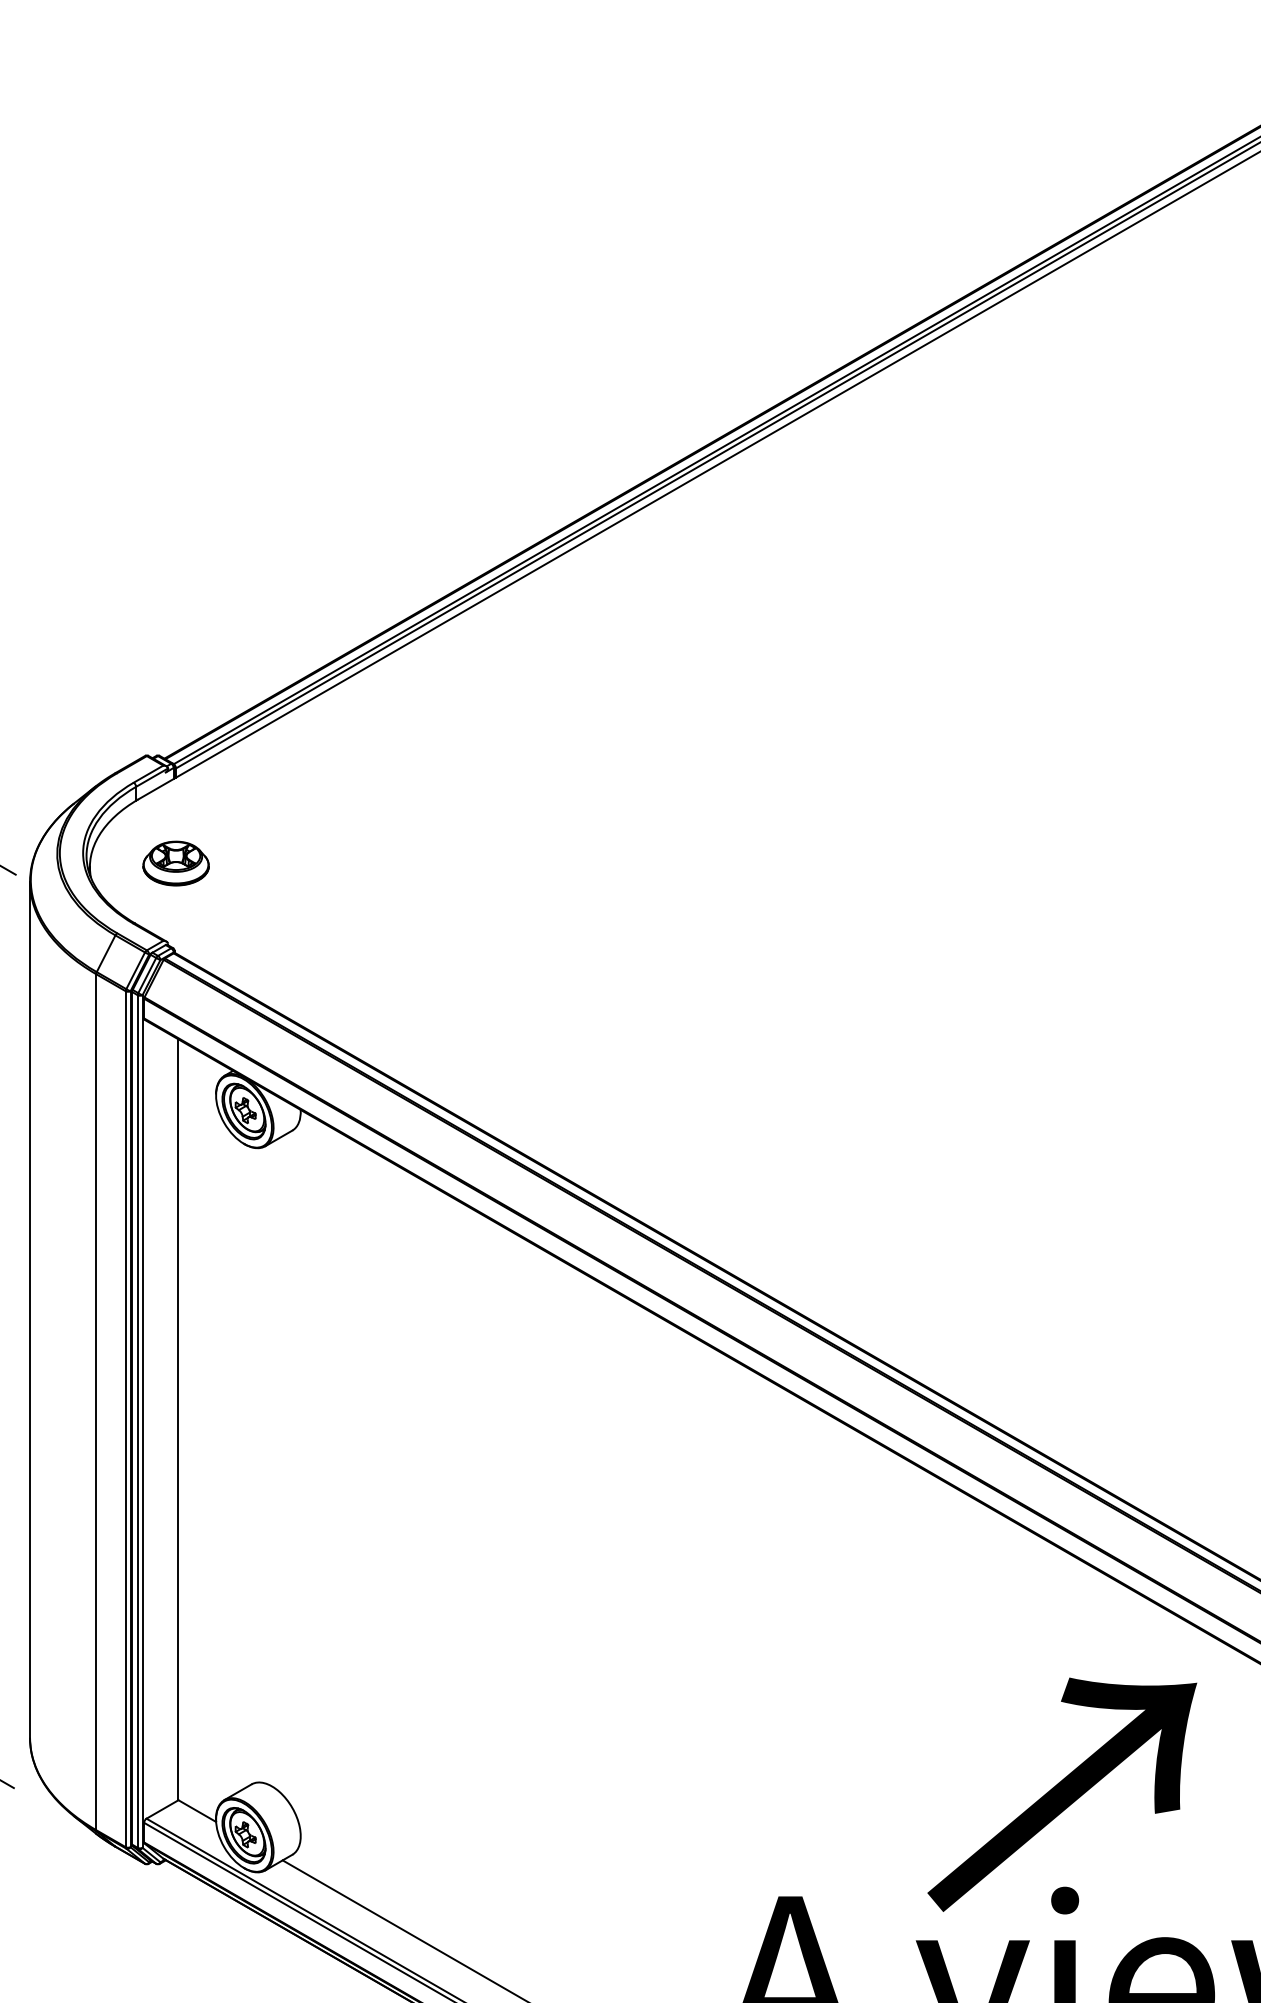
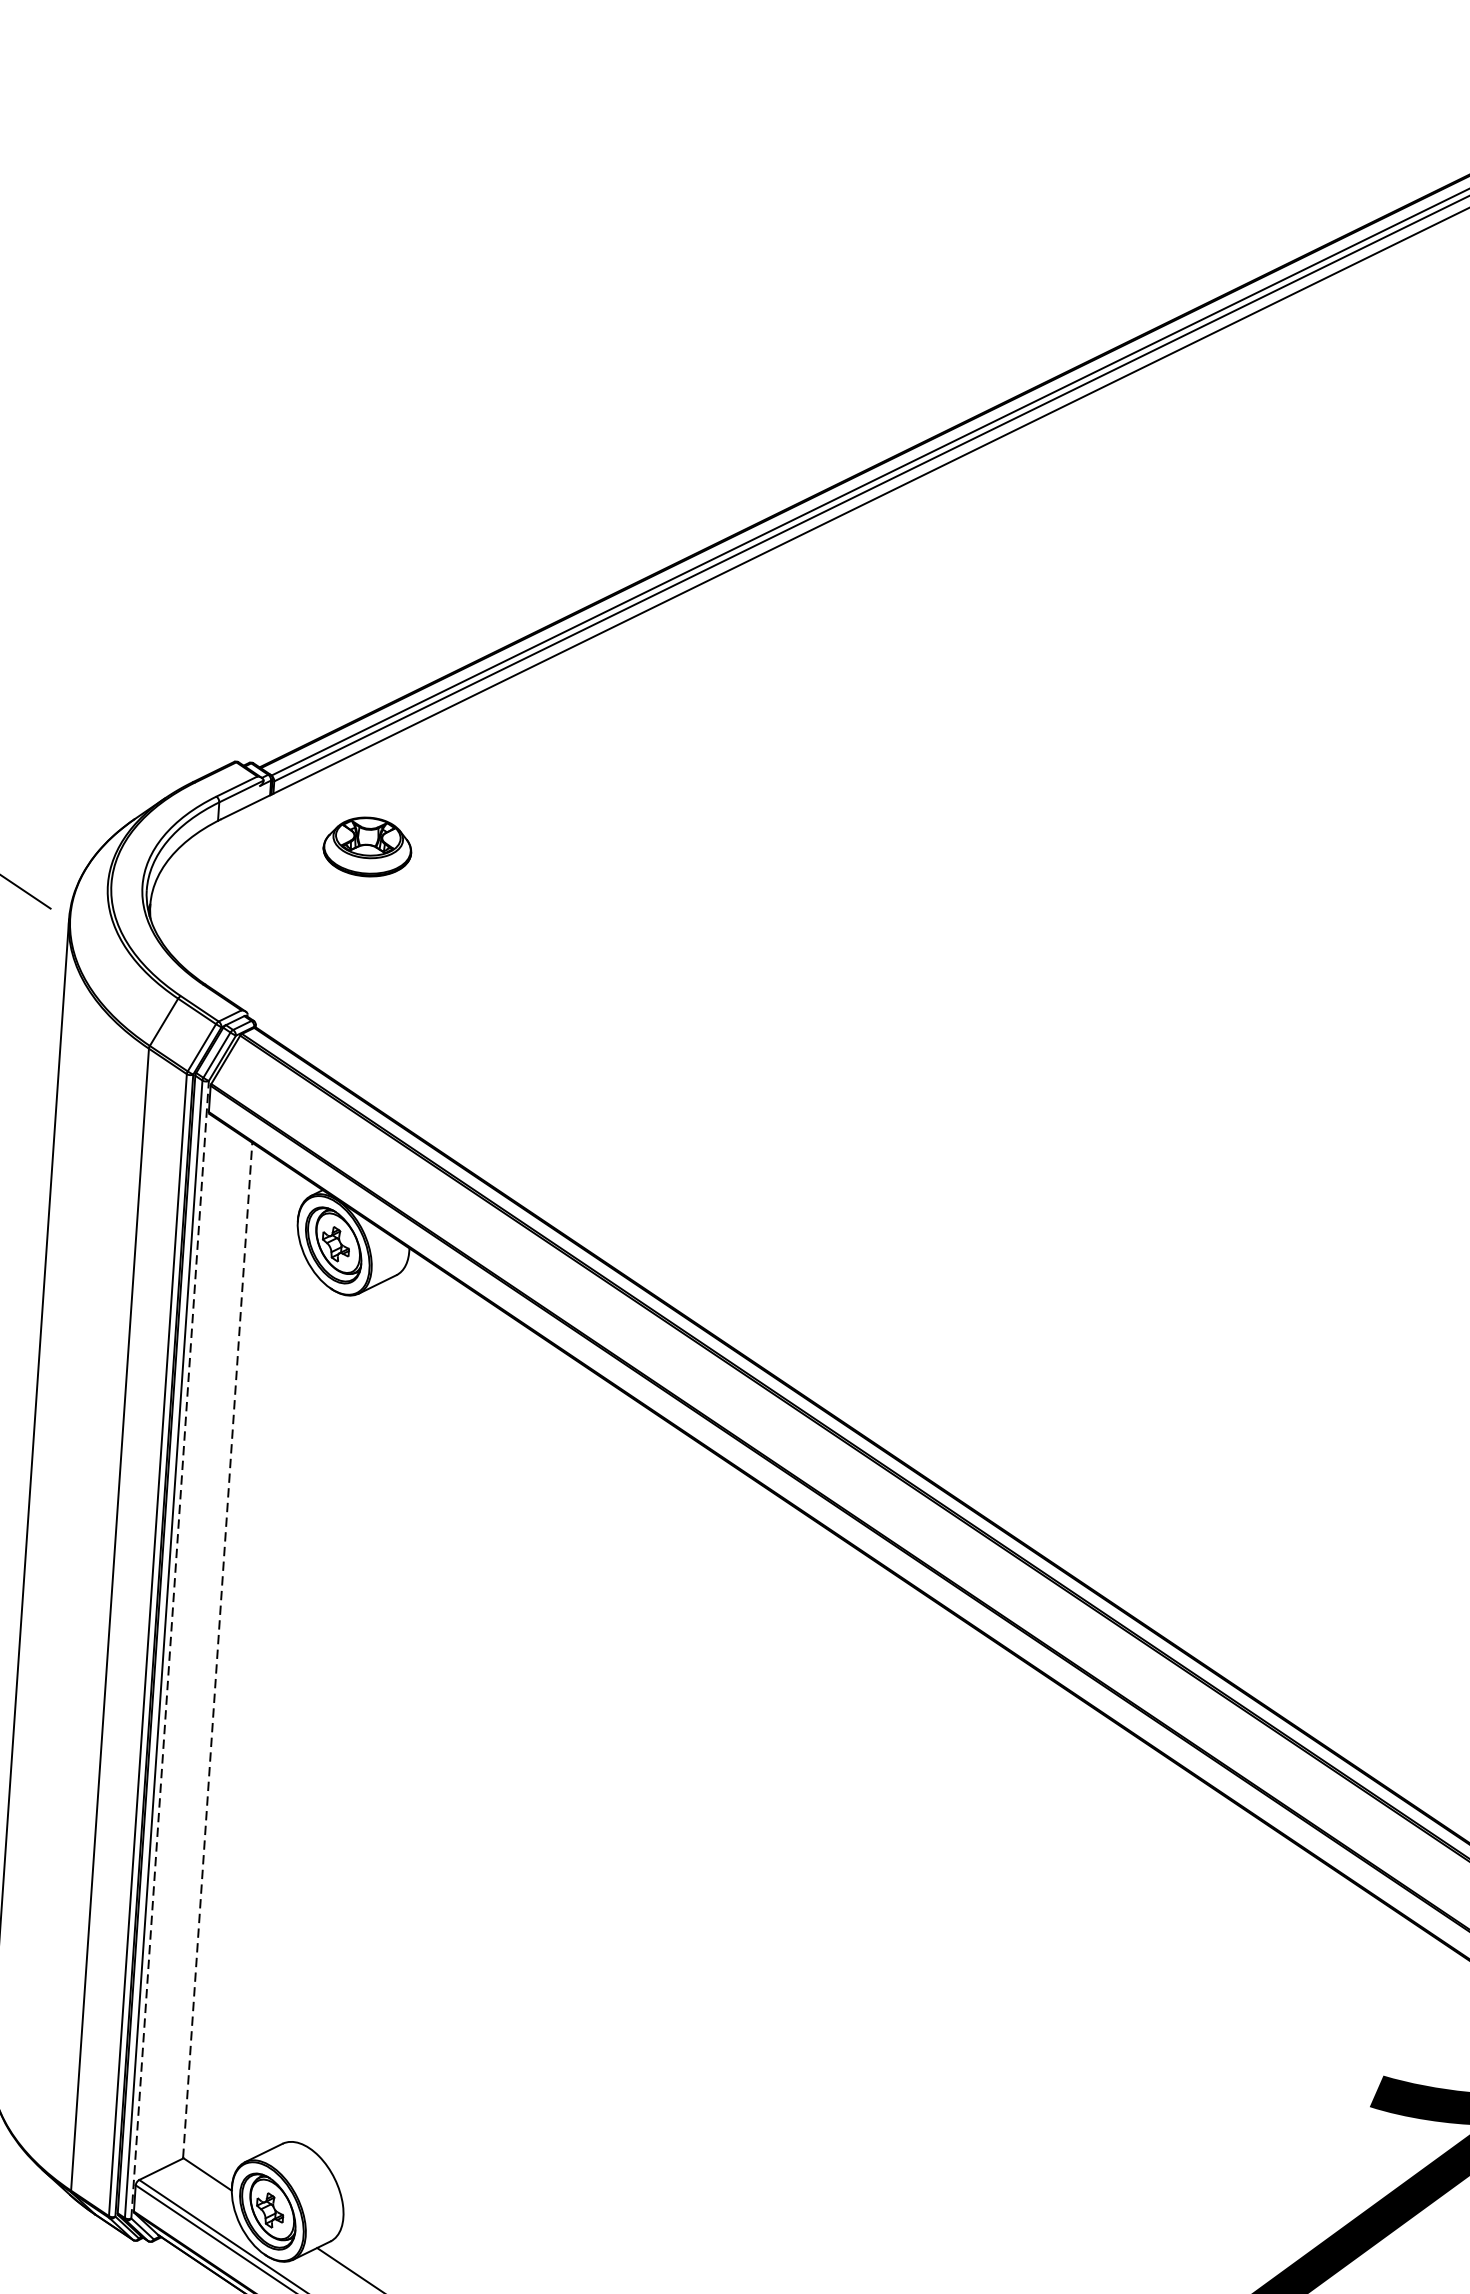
part: (175, 863) -> (366, 846), moved
line: (178, 1419) -> (218, 1650), solid -> dashed
line: (142, 1421) -> (170, 1649), solid -> dashed

